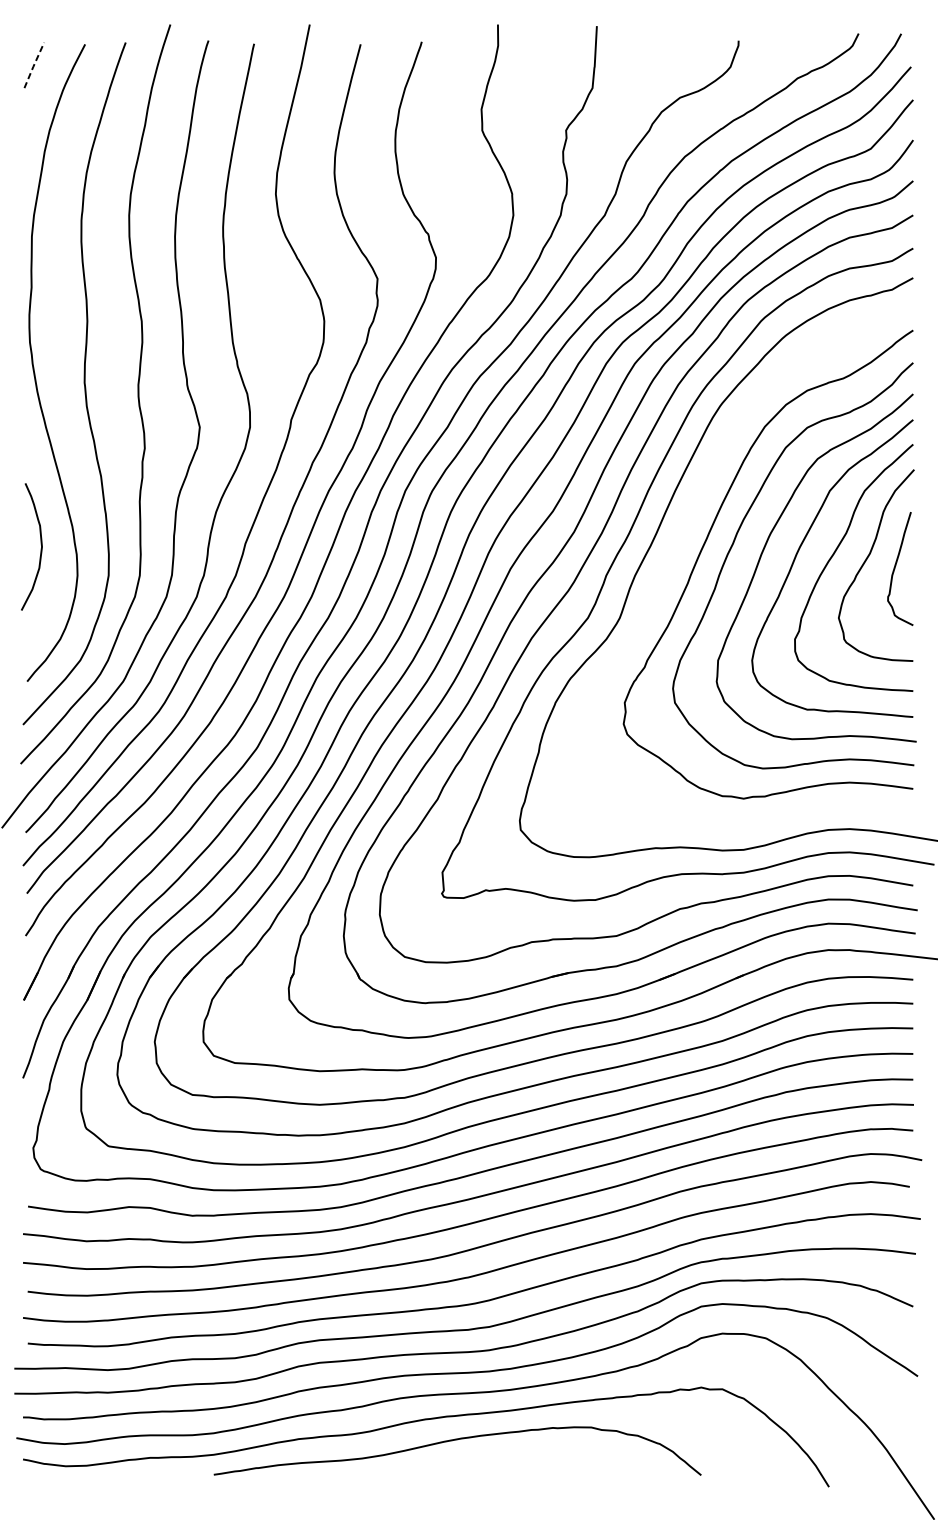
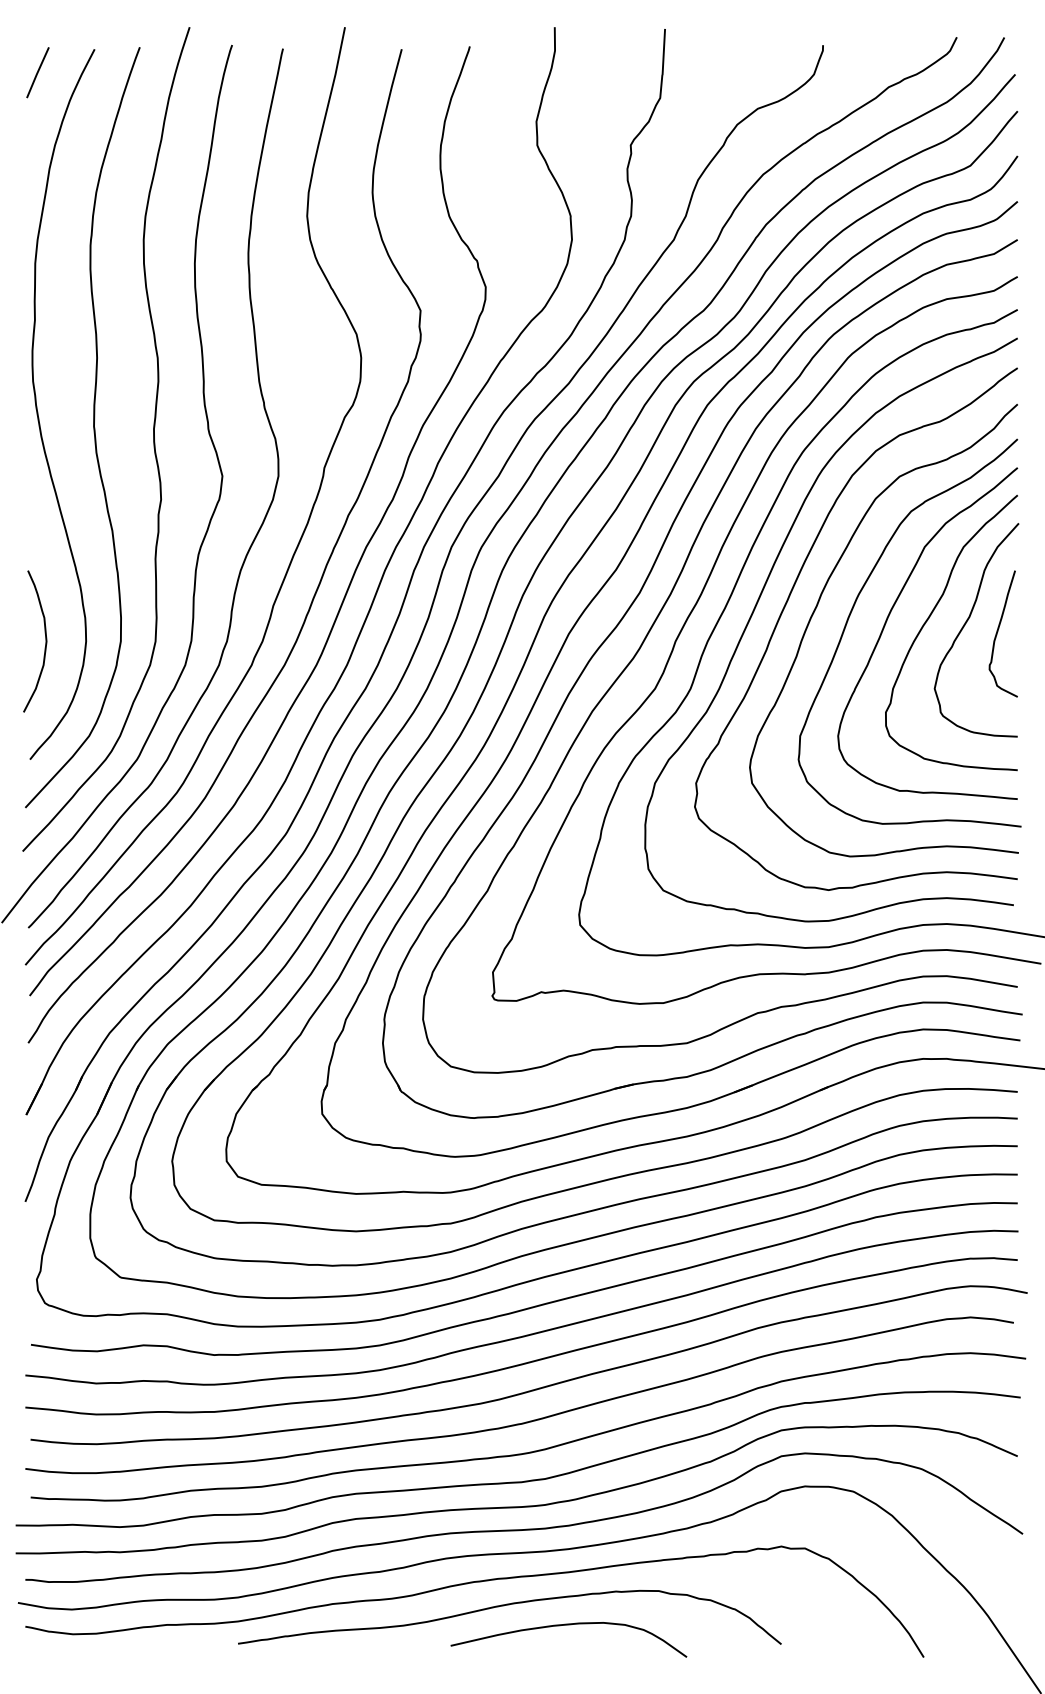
line: (33, 65) -> (37, 72), dashed -> solid
curve: (682, 537) -> (760, 598), added
curve: (41, 546) -> (45, 641), moved
curve: (510, 1458) -> (568, 1625), added

